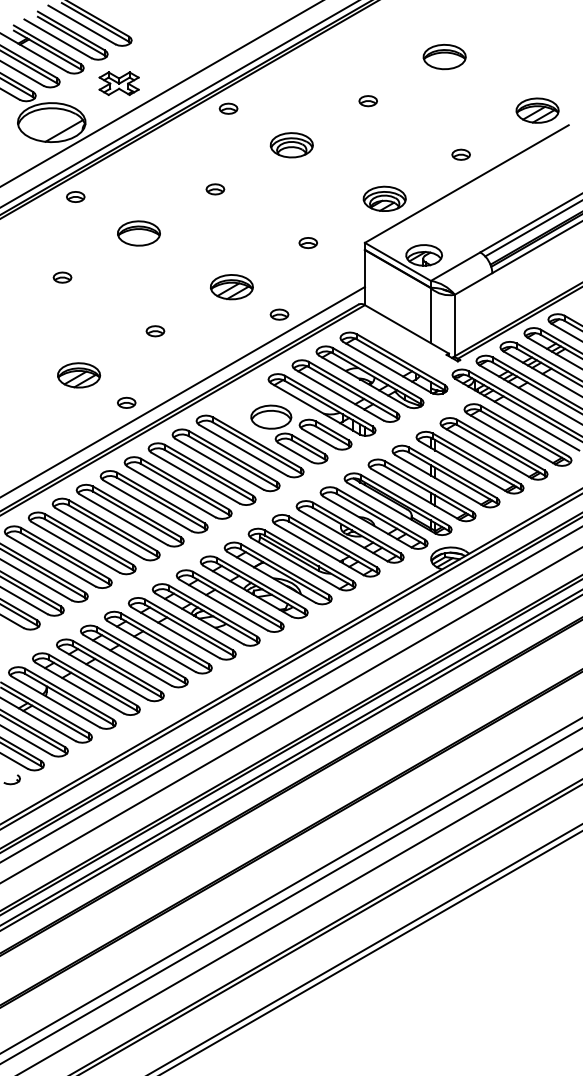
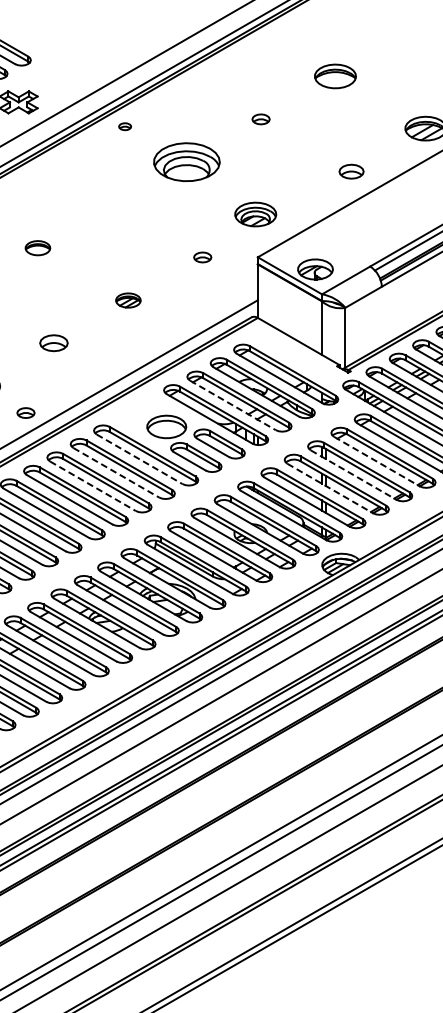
part: (228, 108) -> (125, 126), size x0.7
part: (291, 145) -> (186, 162), size x1.6
part: (460, 154) -> (350, 171), size x1.4
part: (215, 189) -> (112, 205), removed
part: (384, 198) -> (255, 214), moved
part: (138, 233) -> (37, 248), size x0.6
part: (231, 287) -> (127, 300), size x0.6
part: (279, 314) -> (174, 327), removed
part: (155, 331) -> (54, 343), size x1.6
line: (339, 395) -> (233, 405), solid -> dashed
line: (243, 450) -> (139, 459), solid -> dashed
line: (487, 452) -> (377, 461), solid -> dashed
line: (219, 464) -> (116, 473), solid -> dashed
line: (463, 466) -> (353, 474), solid -> dashed
line: (195, 478) -> (92, 486), solid -> dashed
line: (439, 480) -> (330, 488), solid -> dashed

